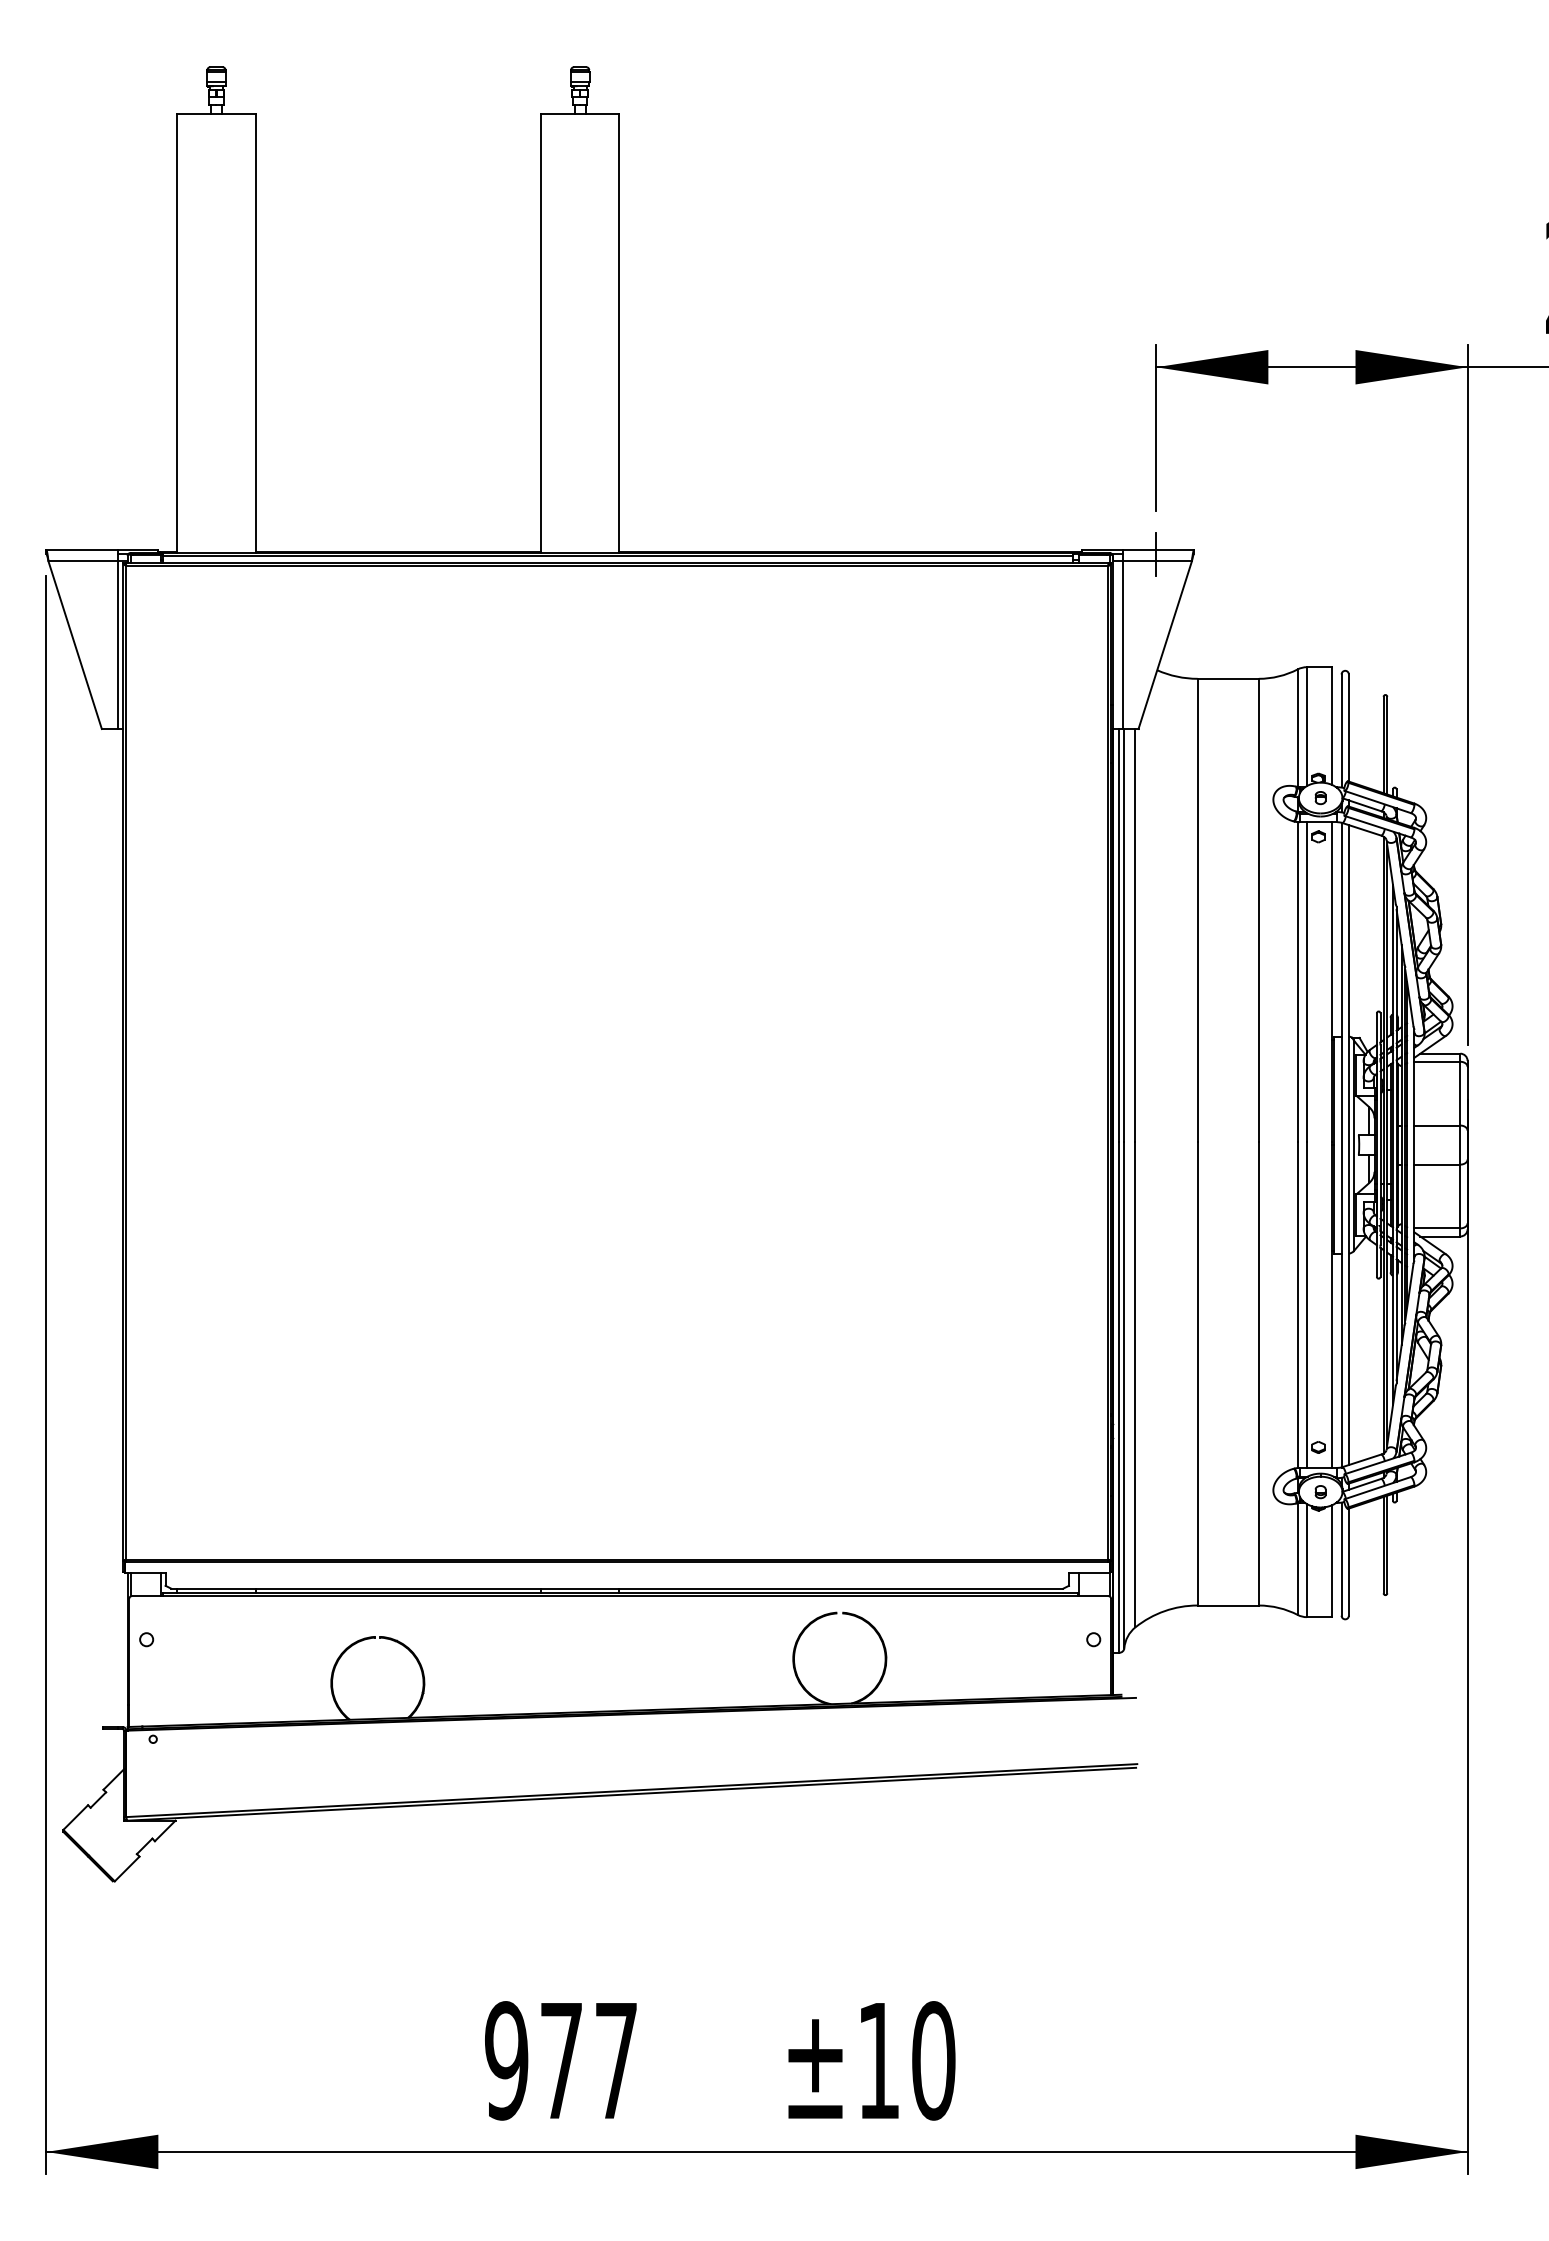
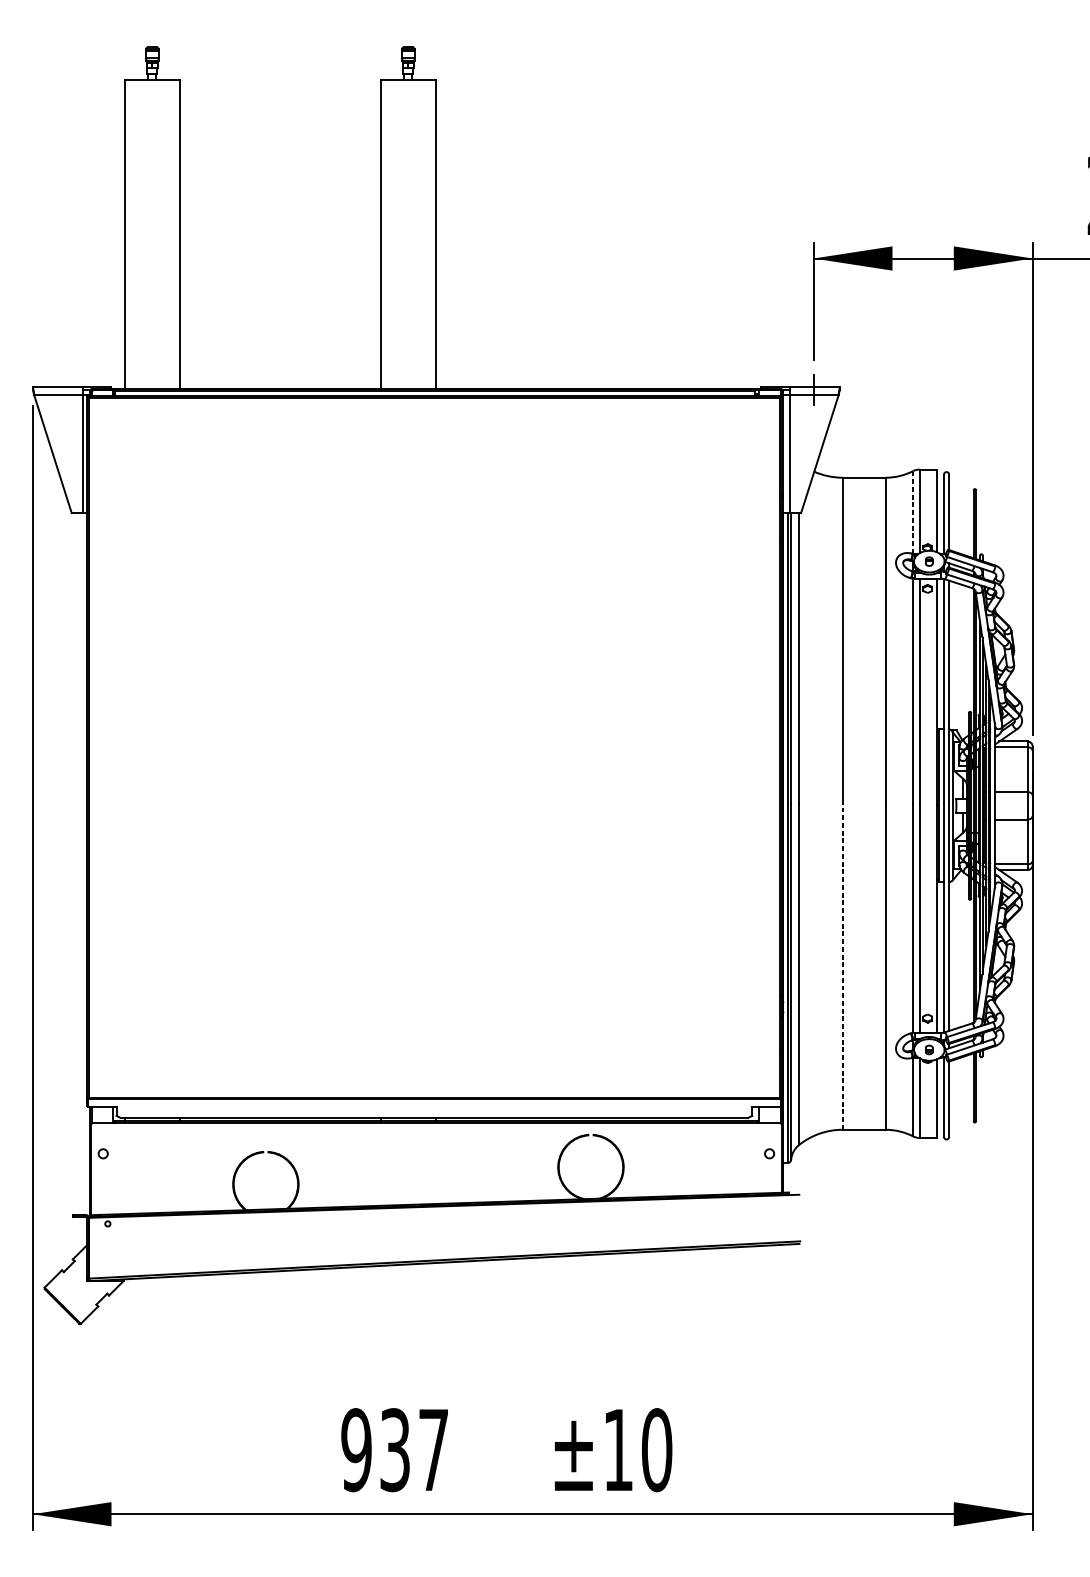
line: (1297, 728) -> (912, 512), solid -> dashed
line: (1197, 1373) -> (842, 966), solid -> dashed
text: (561, 2060) -> (395, 1449), 977 -> 937

